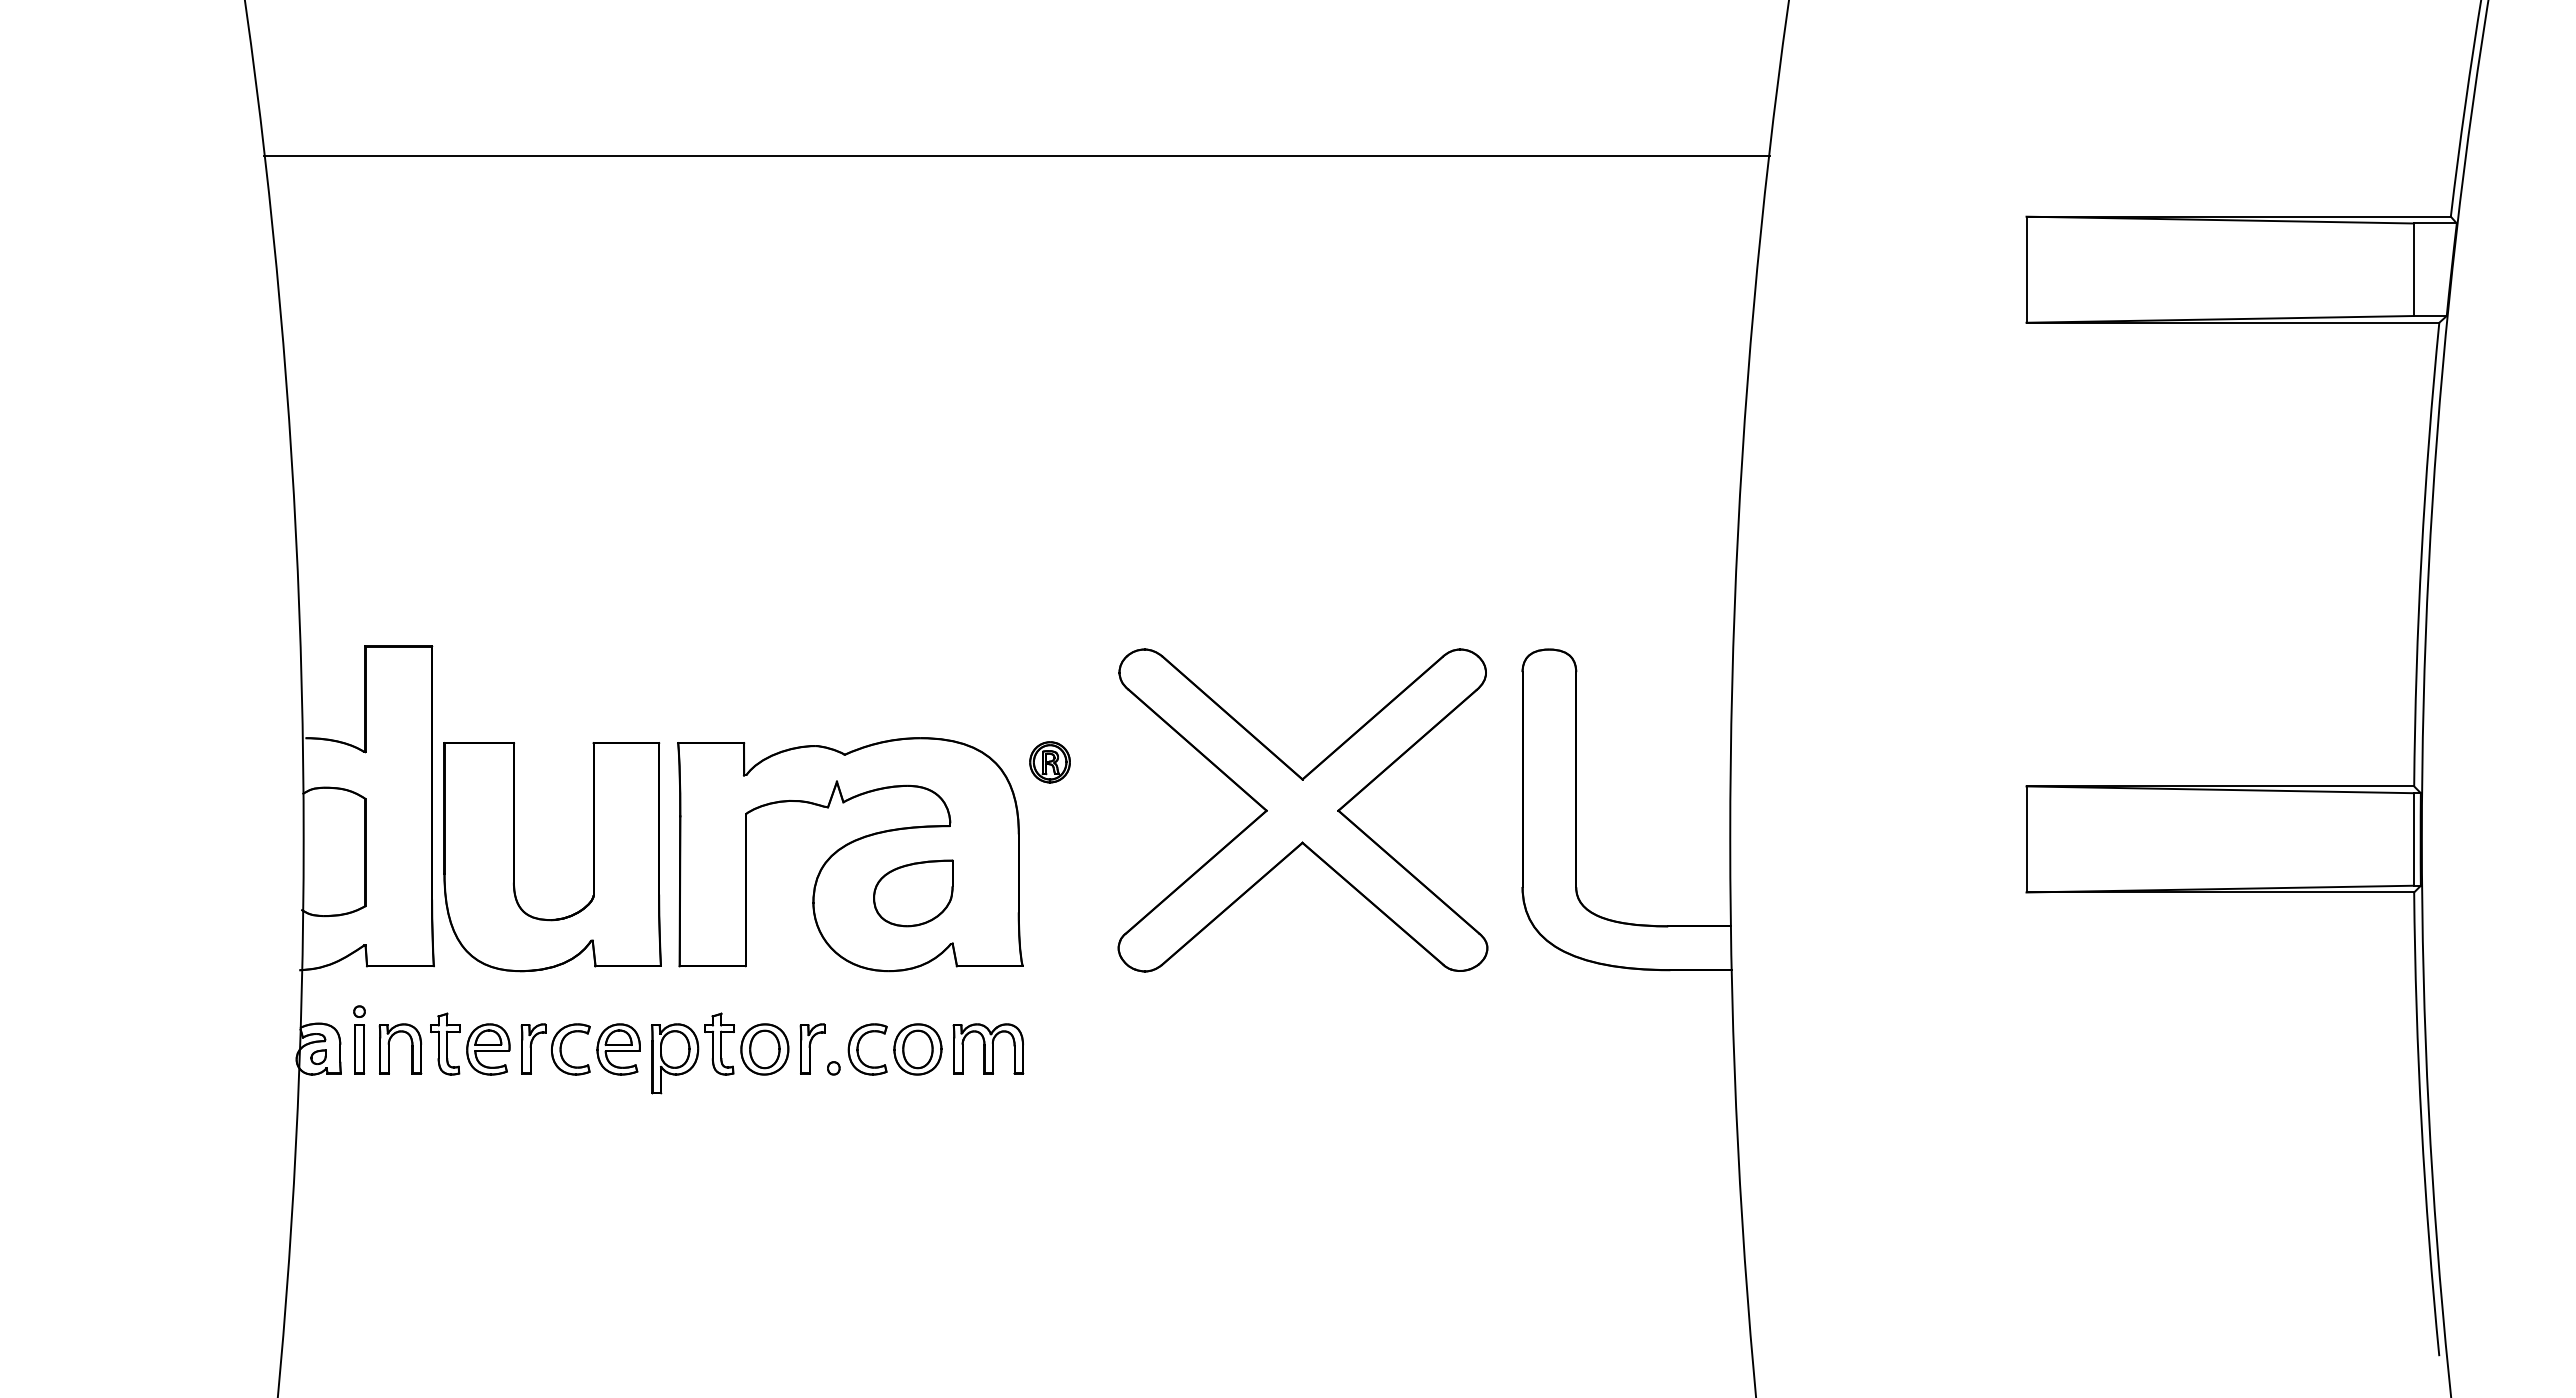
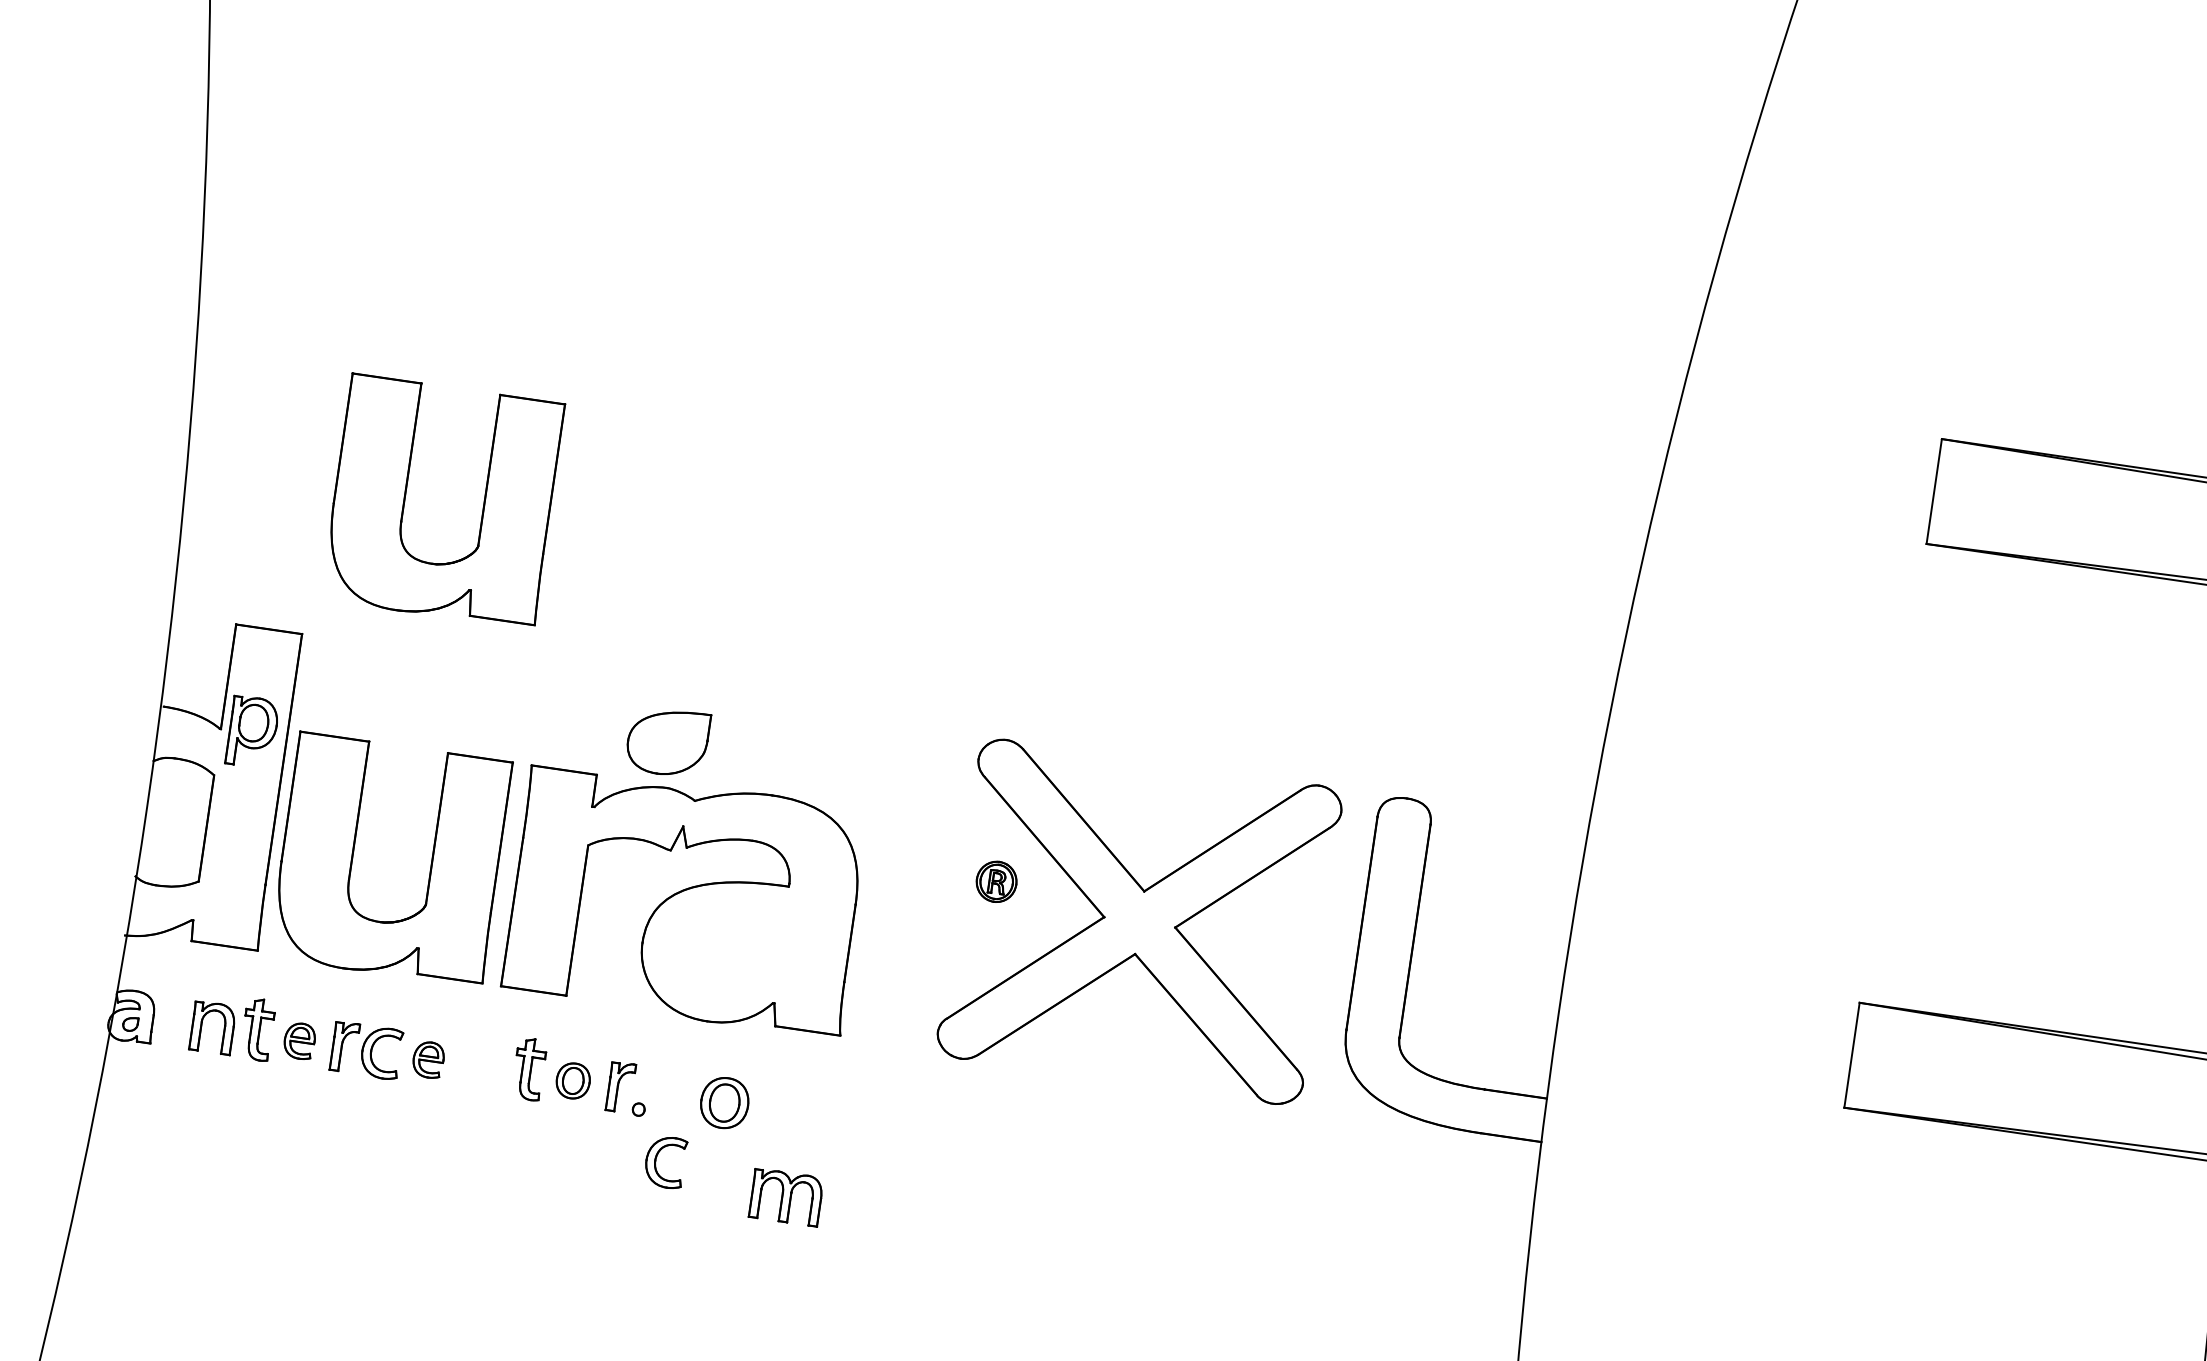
line: (1016, 155) -> (951, 232), removed
part: (514, 495) -> (405, 496), added
part: (1049, 762) -> (996, 881), moved
part: (913, 893) -> (667, 742), moved
part: (359, 1039) -> (173, 1012), removed
part: (988, 1048) -> (786, 1196), moved
part: (488, 1049) -> (299, 1041), size x0.7
part: (618, 1049) -> (428, 1059), size x0.7
part: (764, 1049) -> (572, 1080), size x0.7
part: (858, 1049) -> (656, 1160), moved
part: (675, 1058) -> (252, 732), moved

